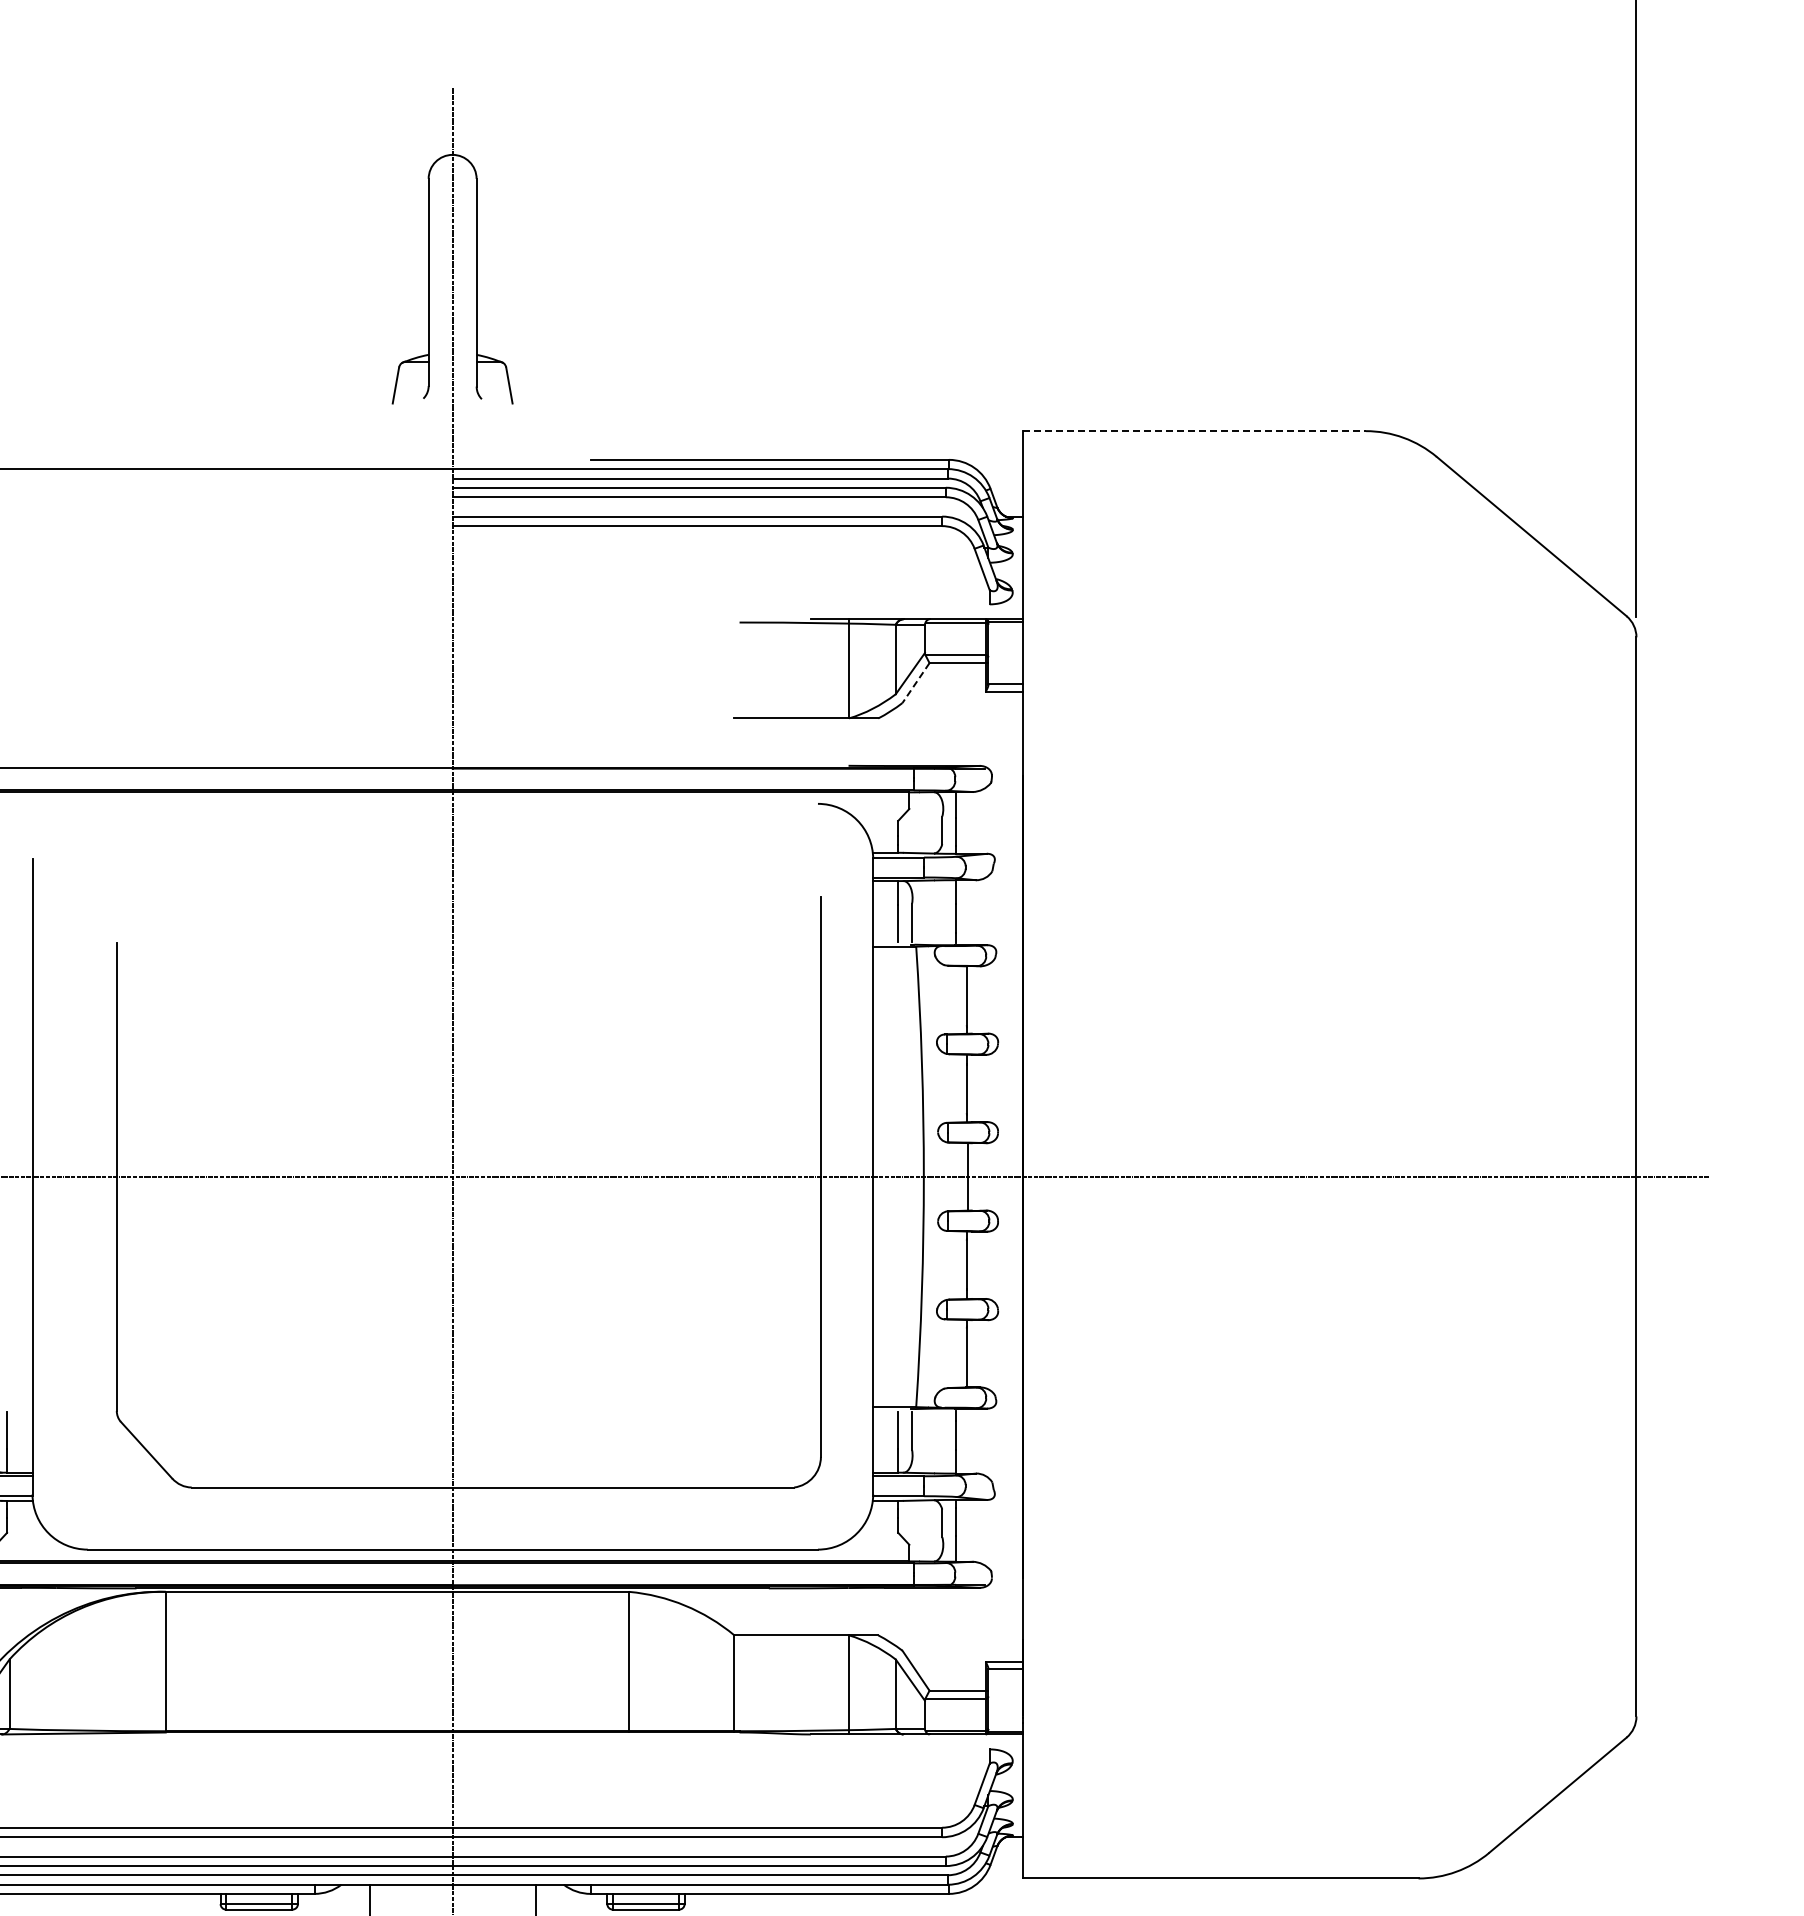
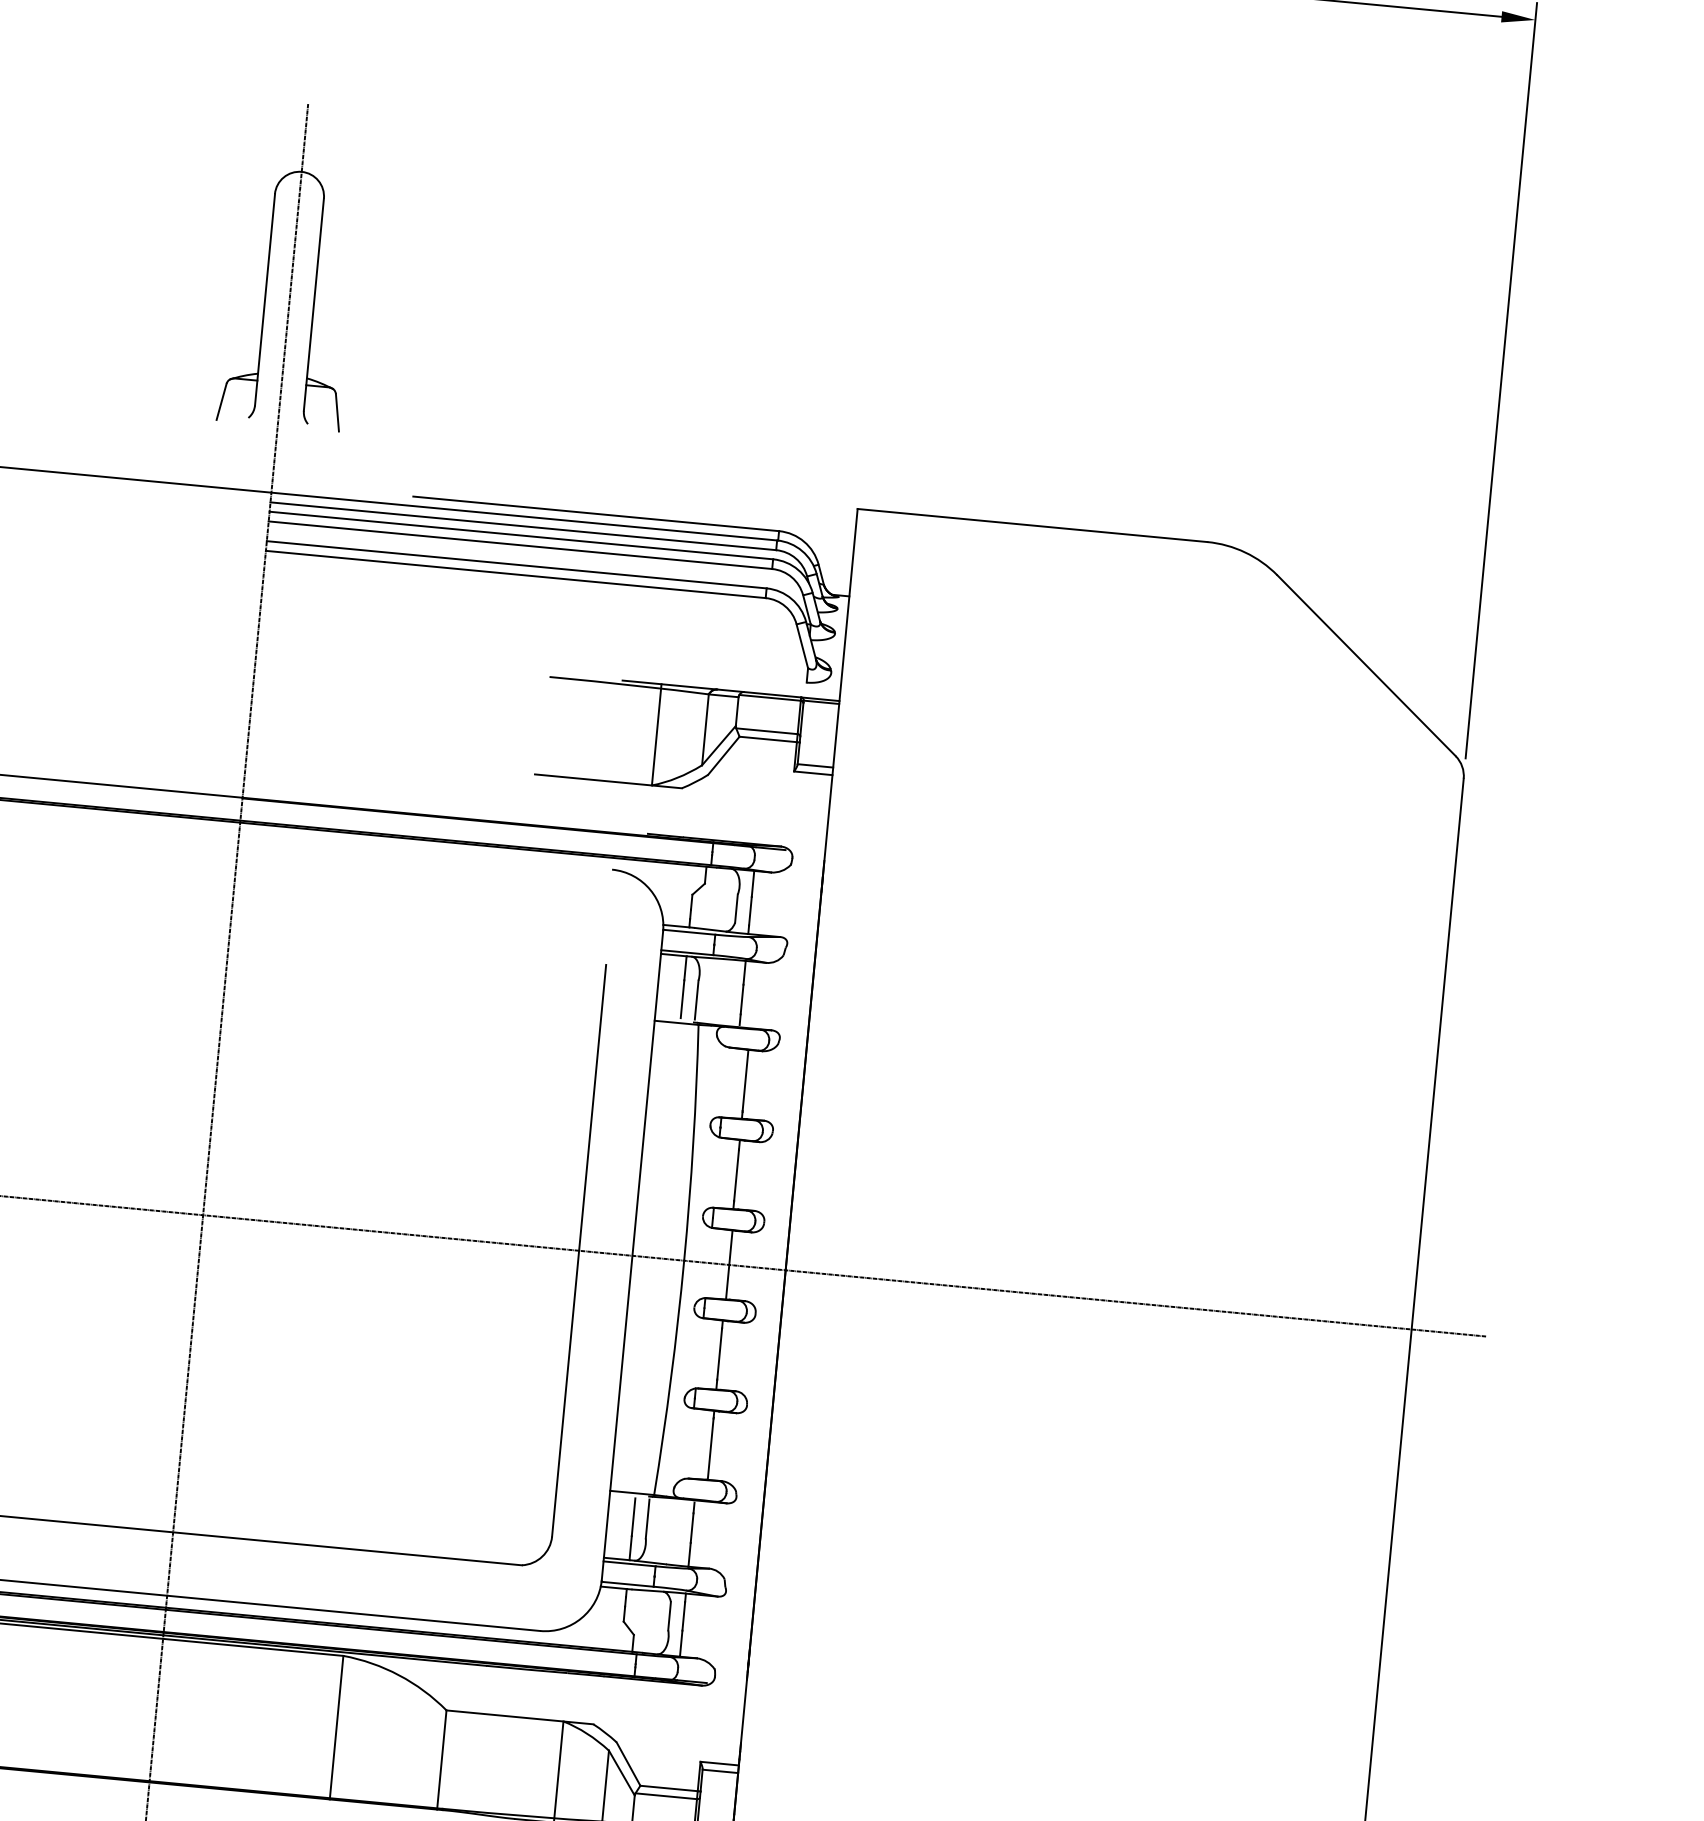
line: (1195, 431) -> (1033, 525), dashed -> solid
line: (915, 683) -> (723, 756), dashed -> solid

